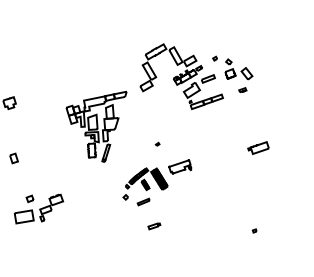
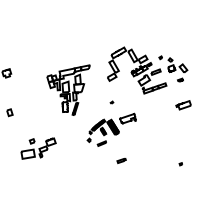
part: (196, 76) -> (147, 70), moved
part: (38, 208) -> (38, 148), moved
part: (154, 227) -> (121, 161), moved

